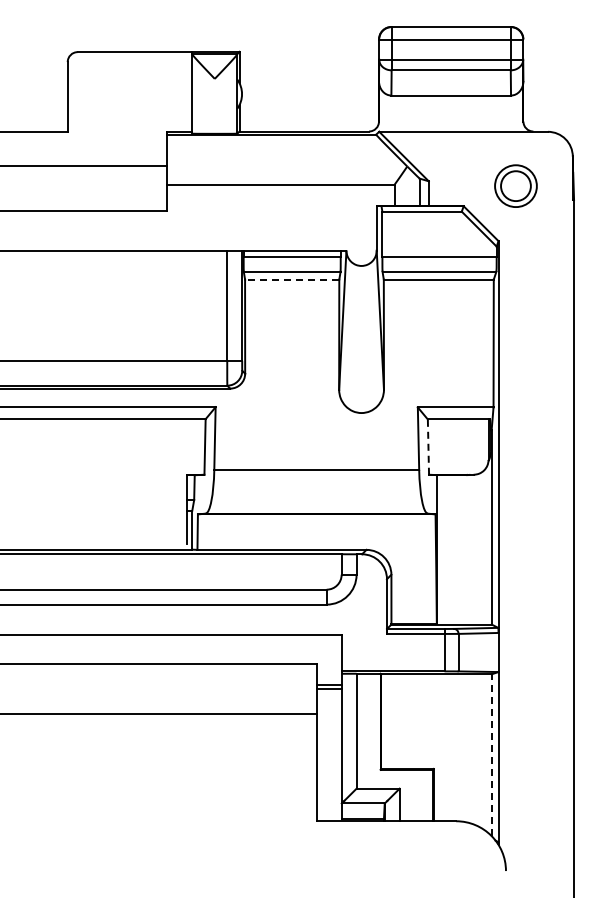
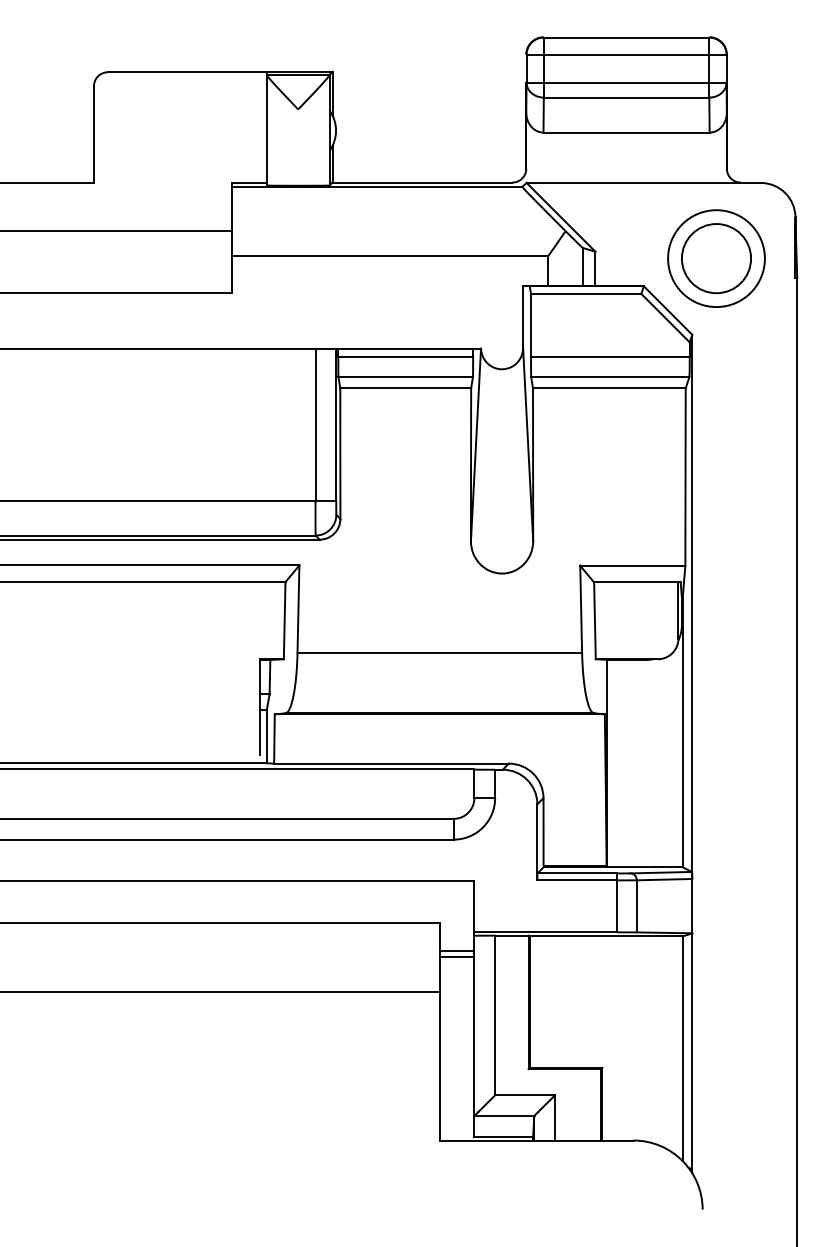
part: (515, 185) -> (715, 257), size x1.67
line: (291, 279) -> (404, 388), dashed -> solid
line: (428, 447) -> (595, 621), dashed -> solid
line: (491, 755) -> (682, 1049), dashed -> solid

